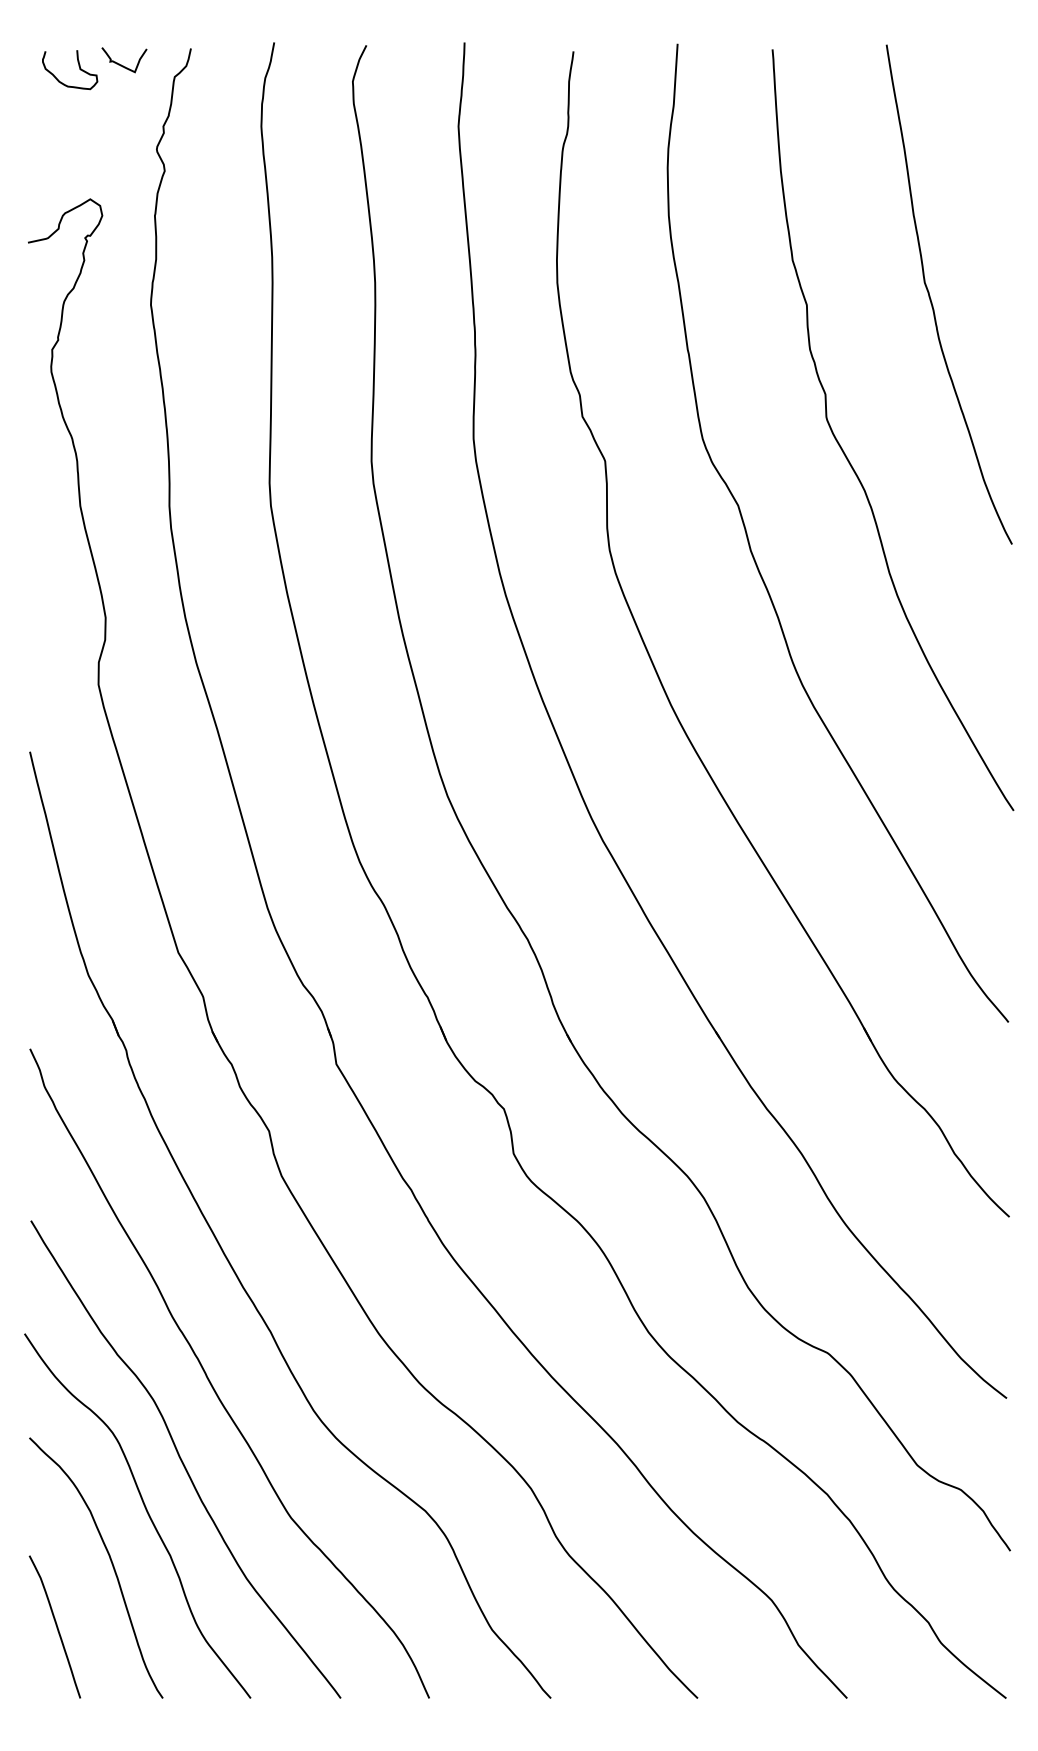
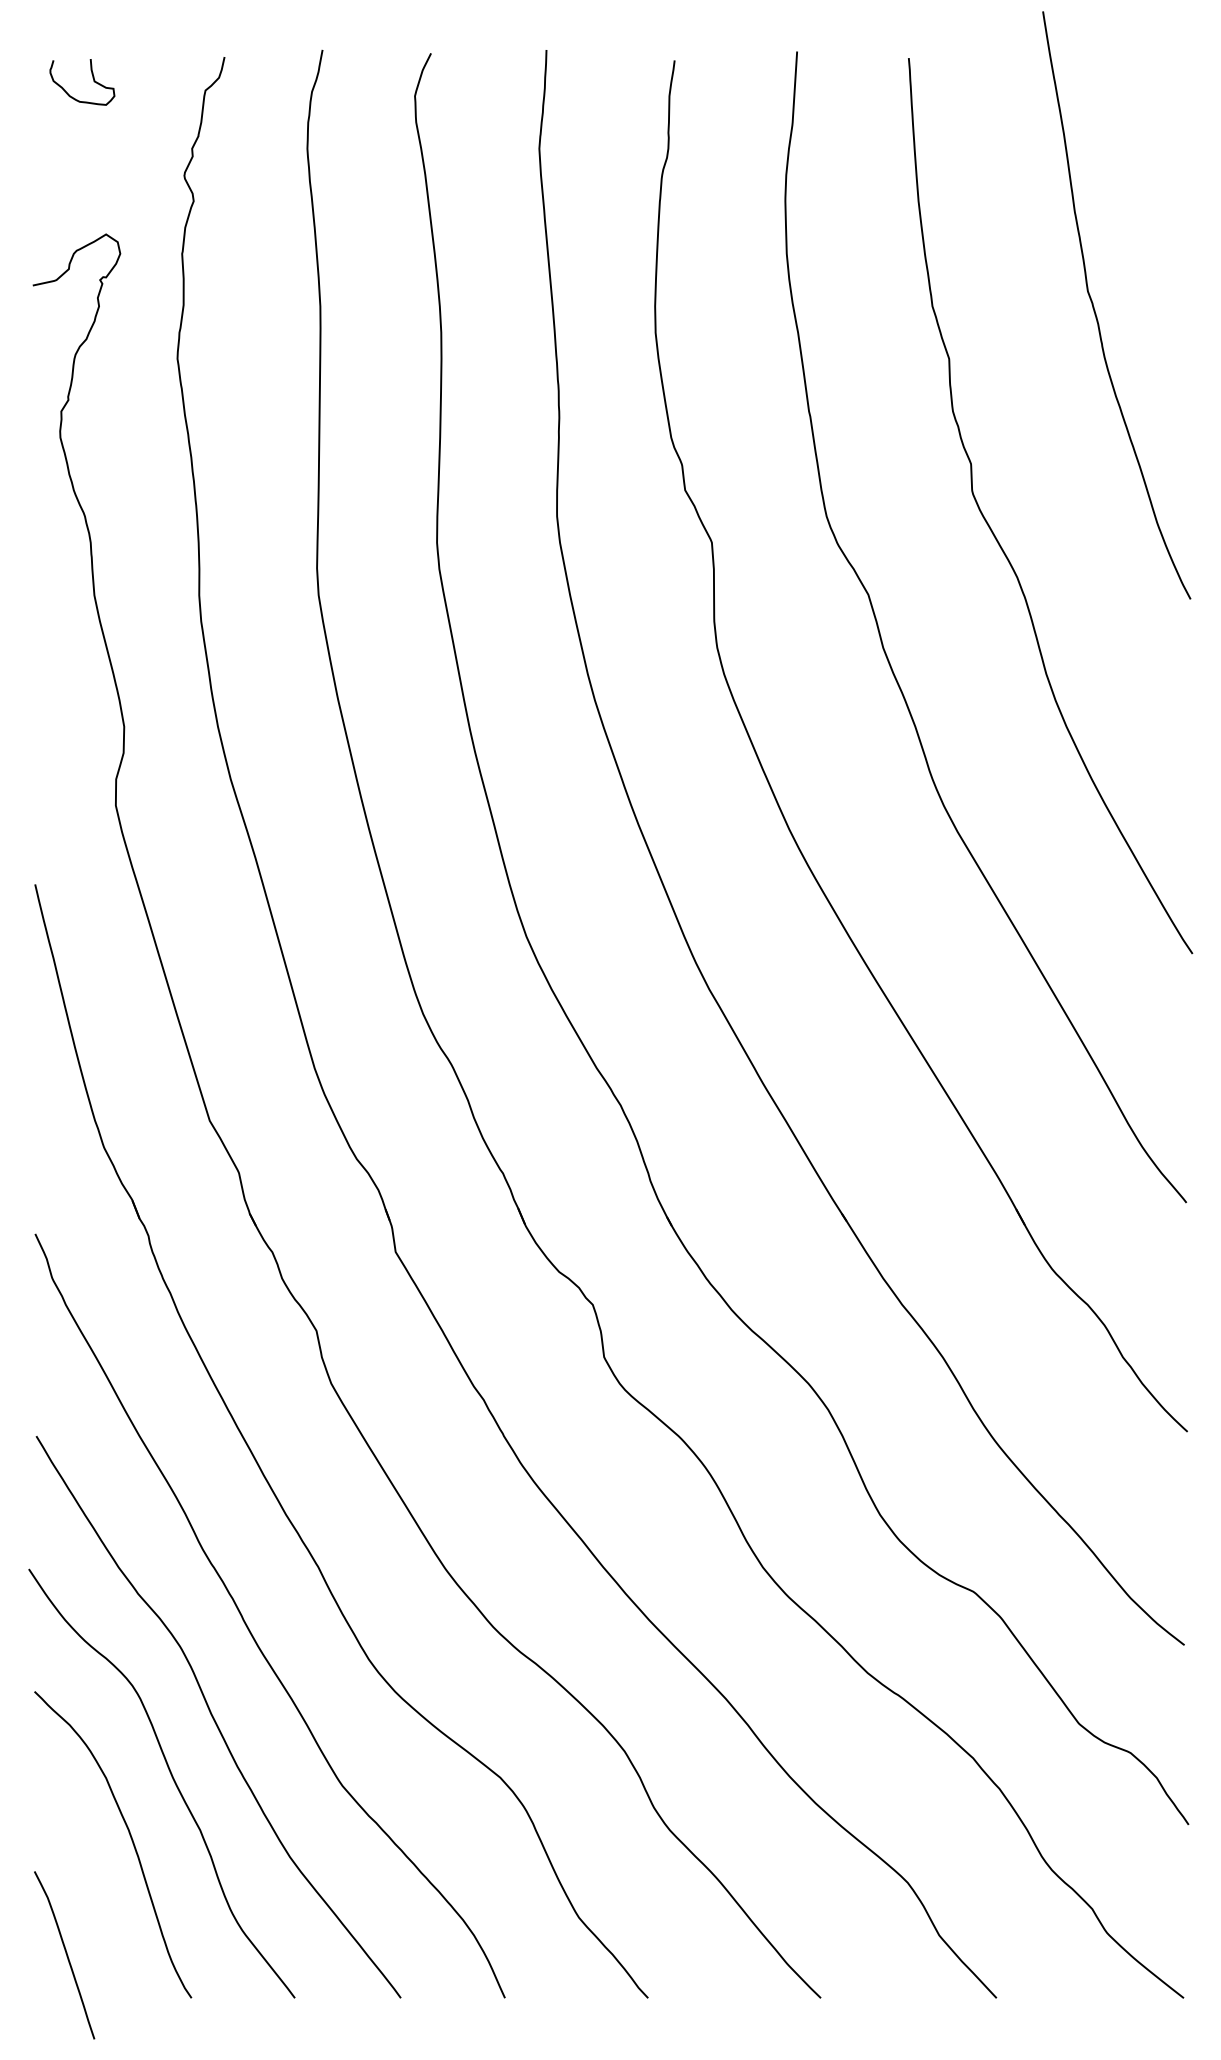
curve: (121, 64) -> (142, 75), removed
curve: (931, 298) -> (1095, 309), moved
curve: (55, 1625) -> (65, 1953), moved

